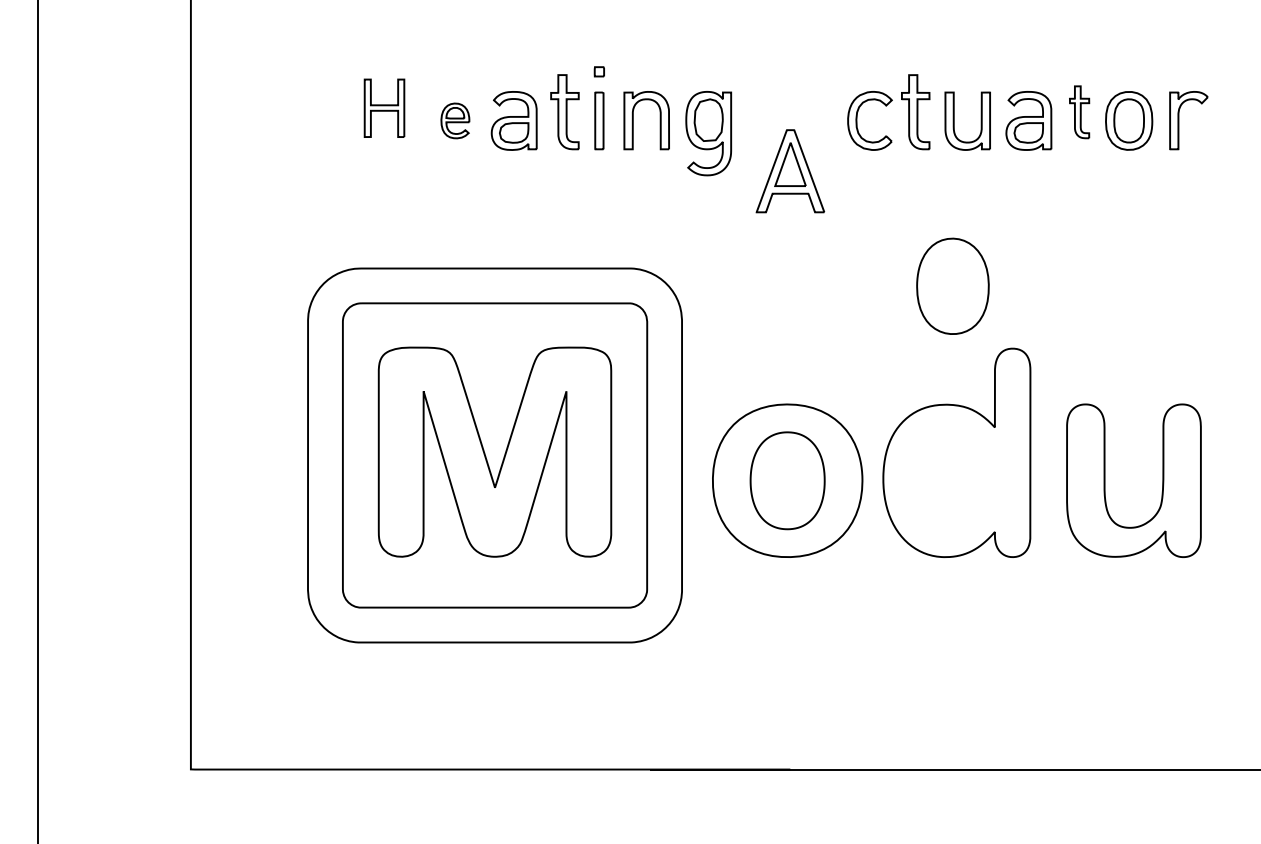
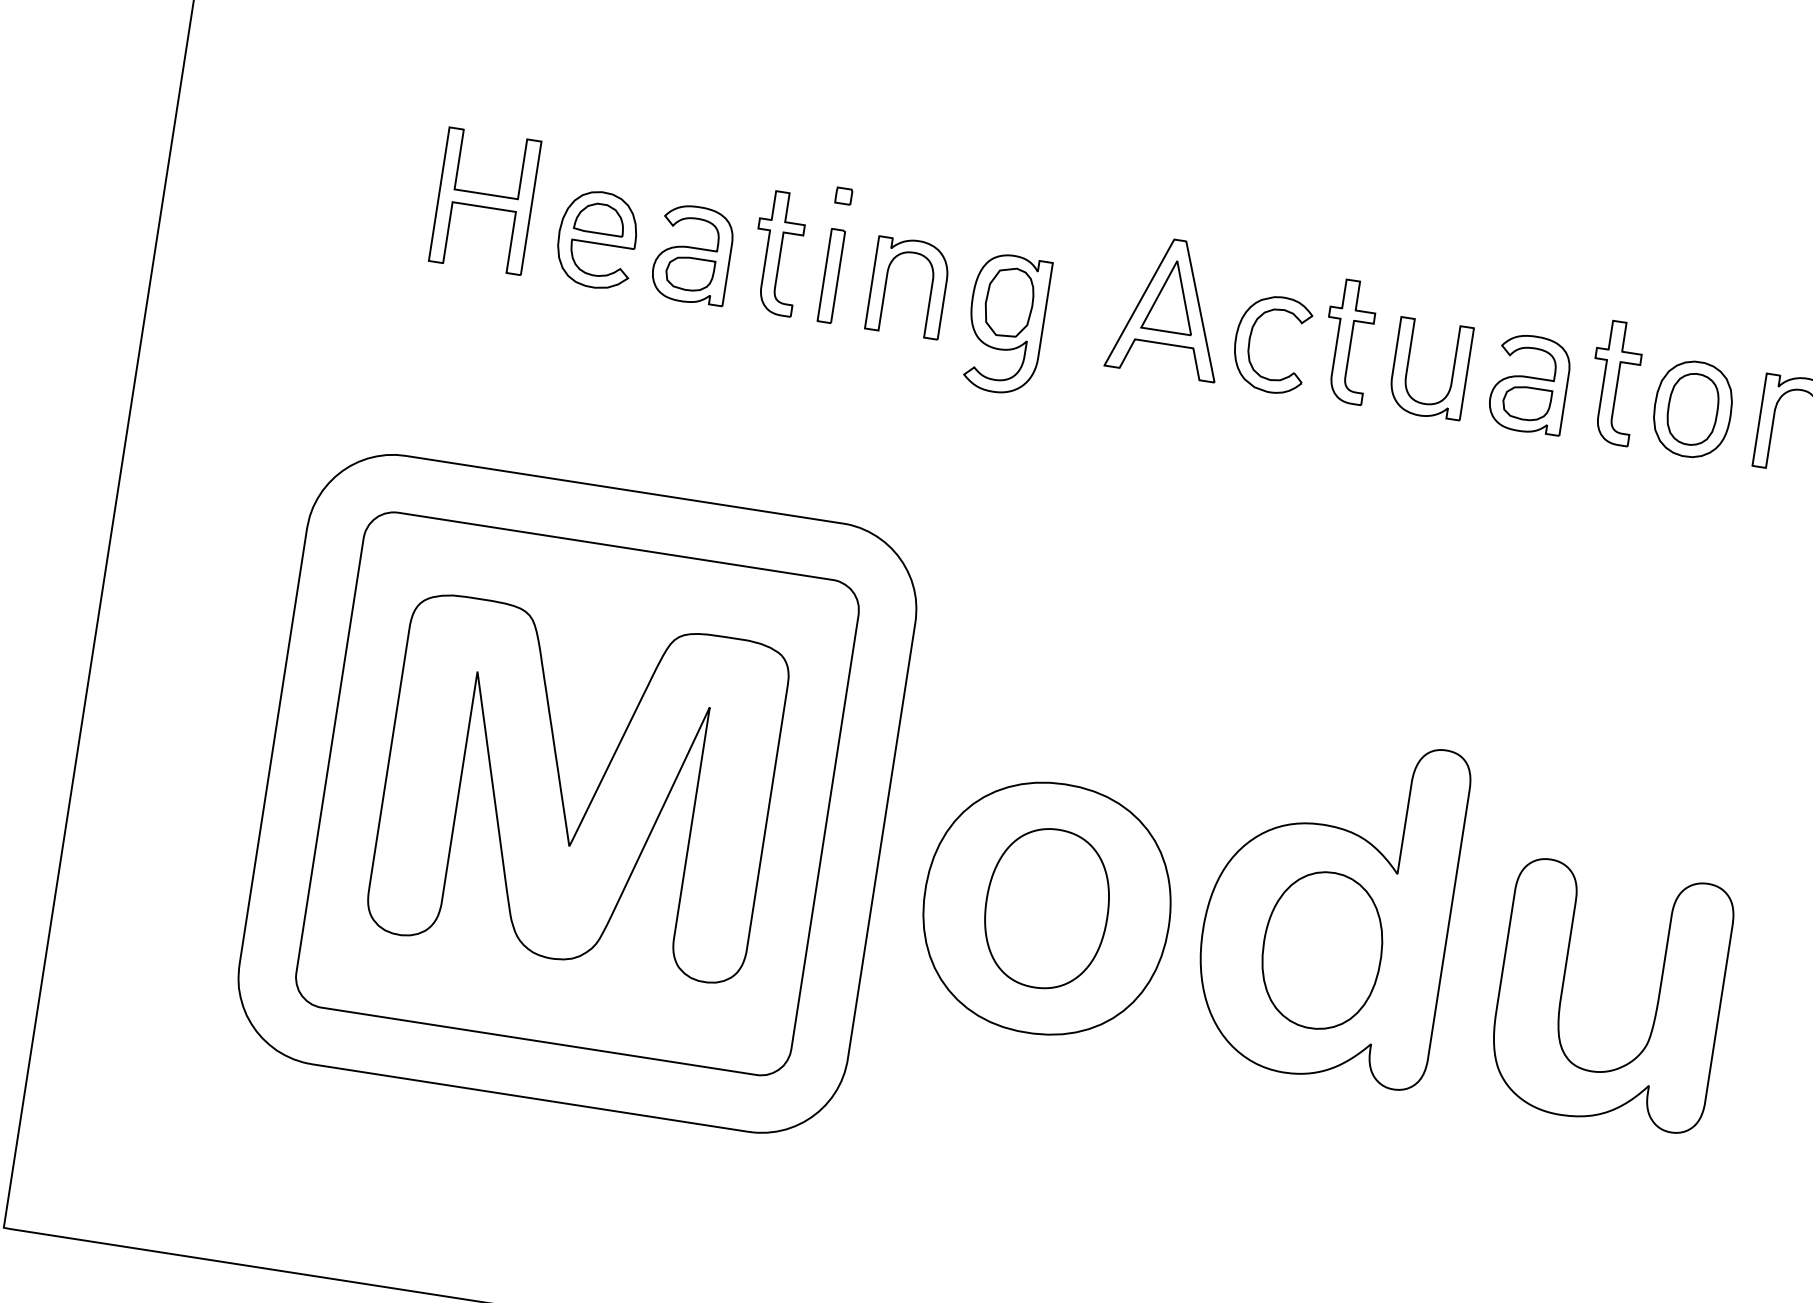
part: (384, 108) -> (485, 201), size x1.43
part: (1079, 112) -> (1614, 383), size x1.43
part: (455, 120) -> (597, 239), size x1.67
part: (790, 171) -> (1169, 307), moved
part: (952, 285) -> (1321, 949), moved

